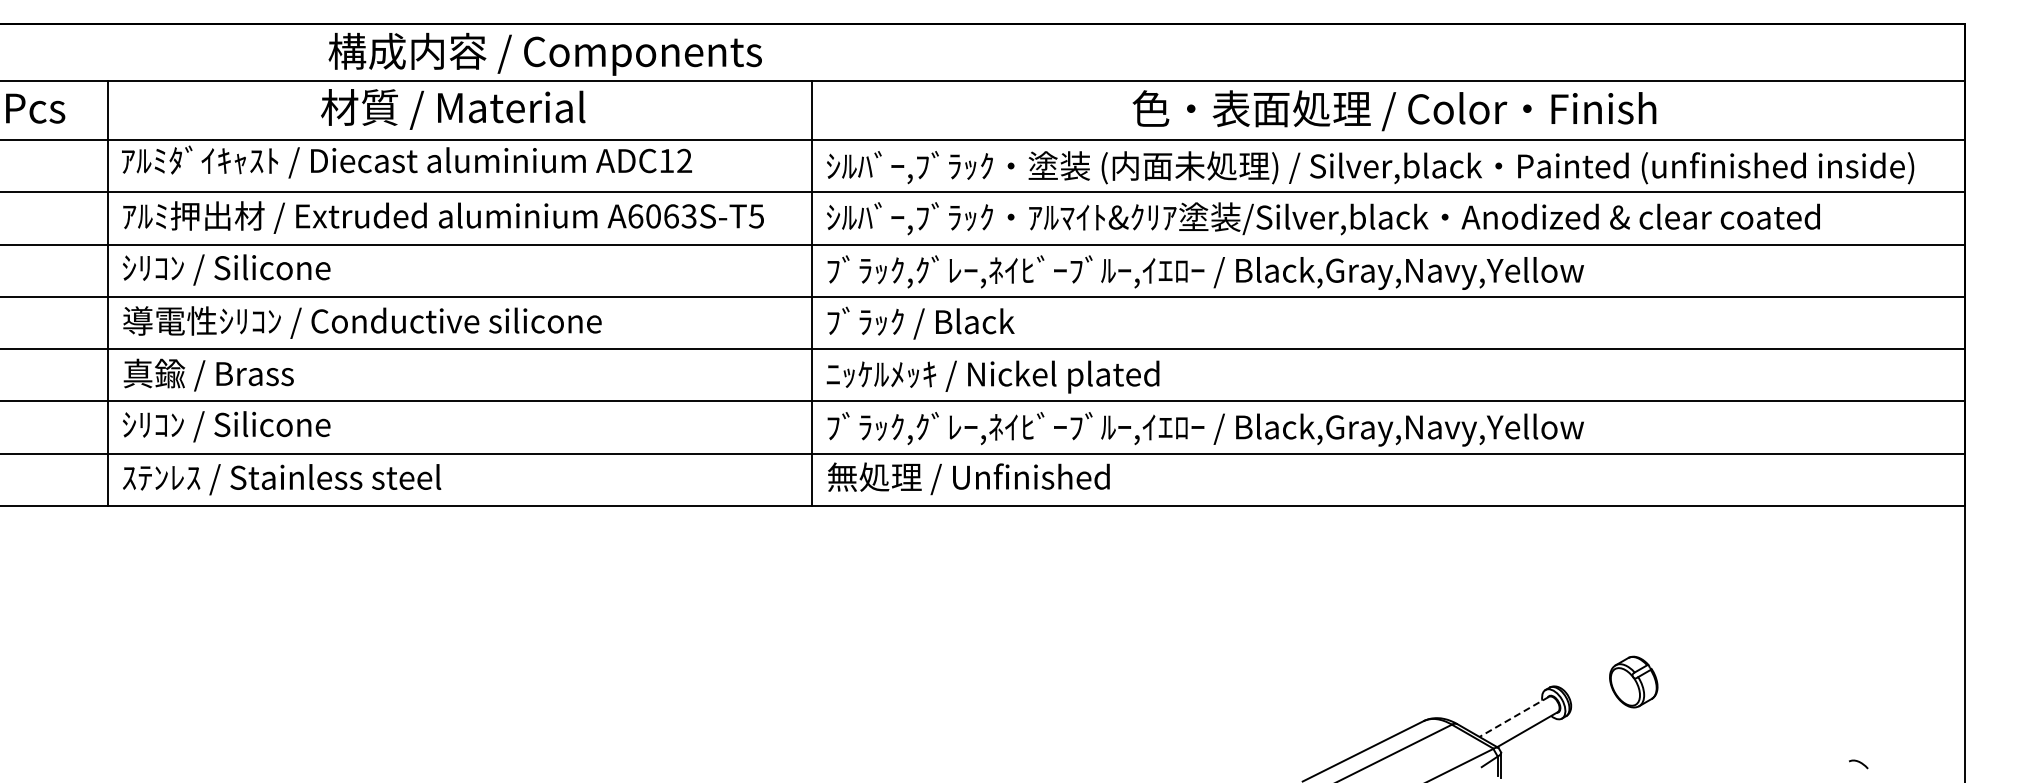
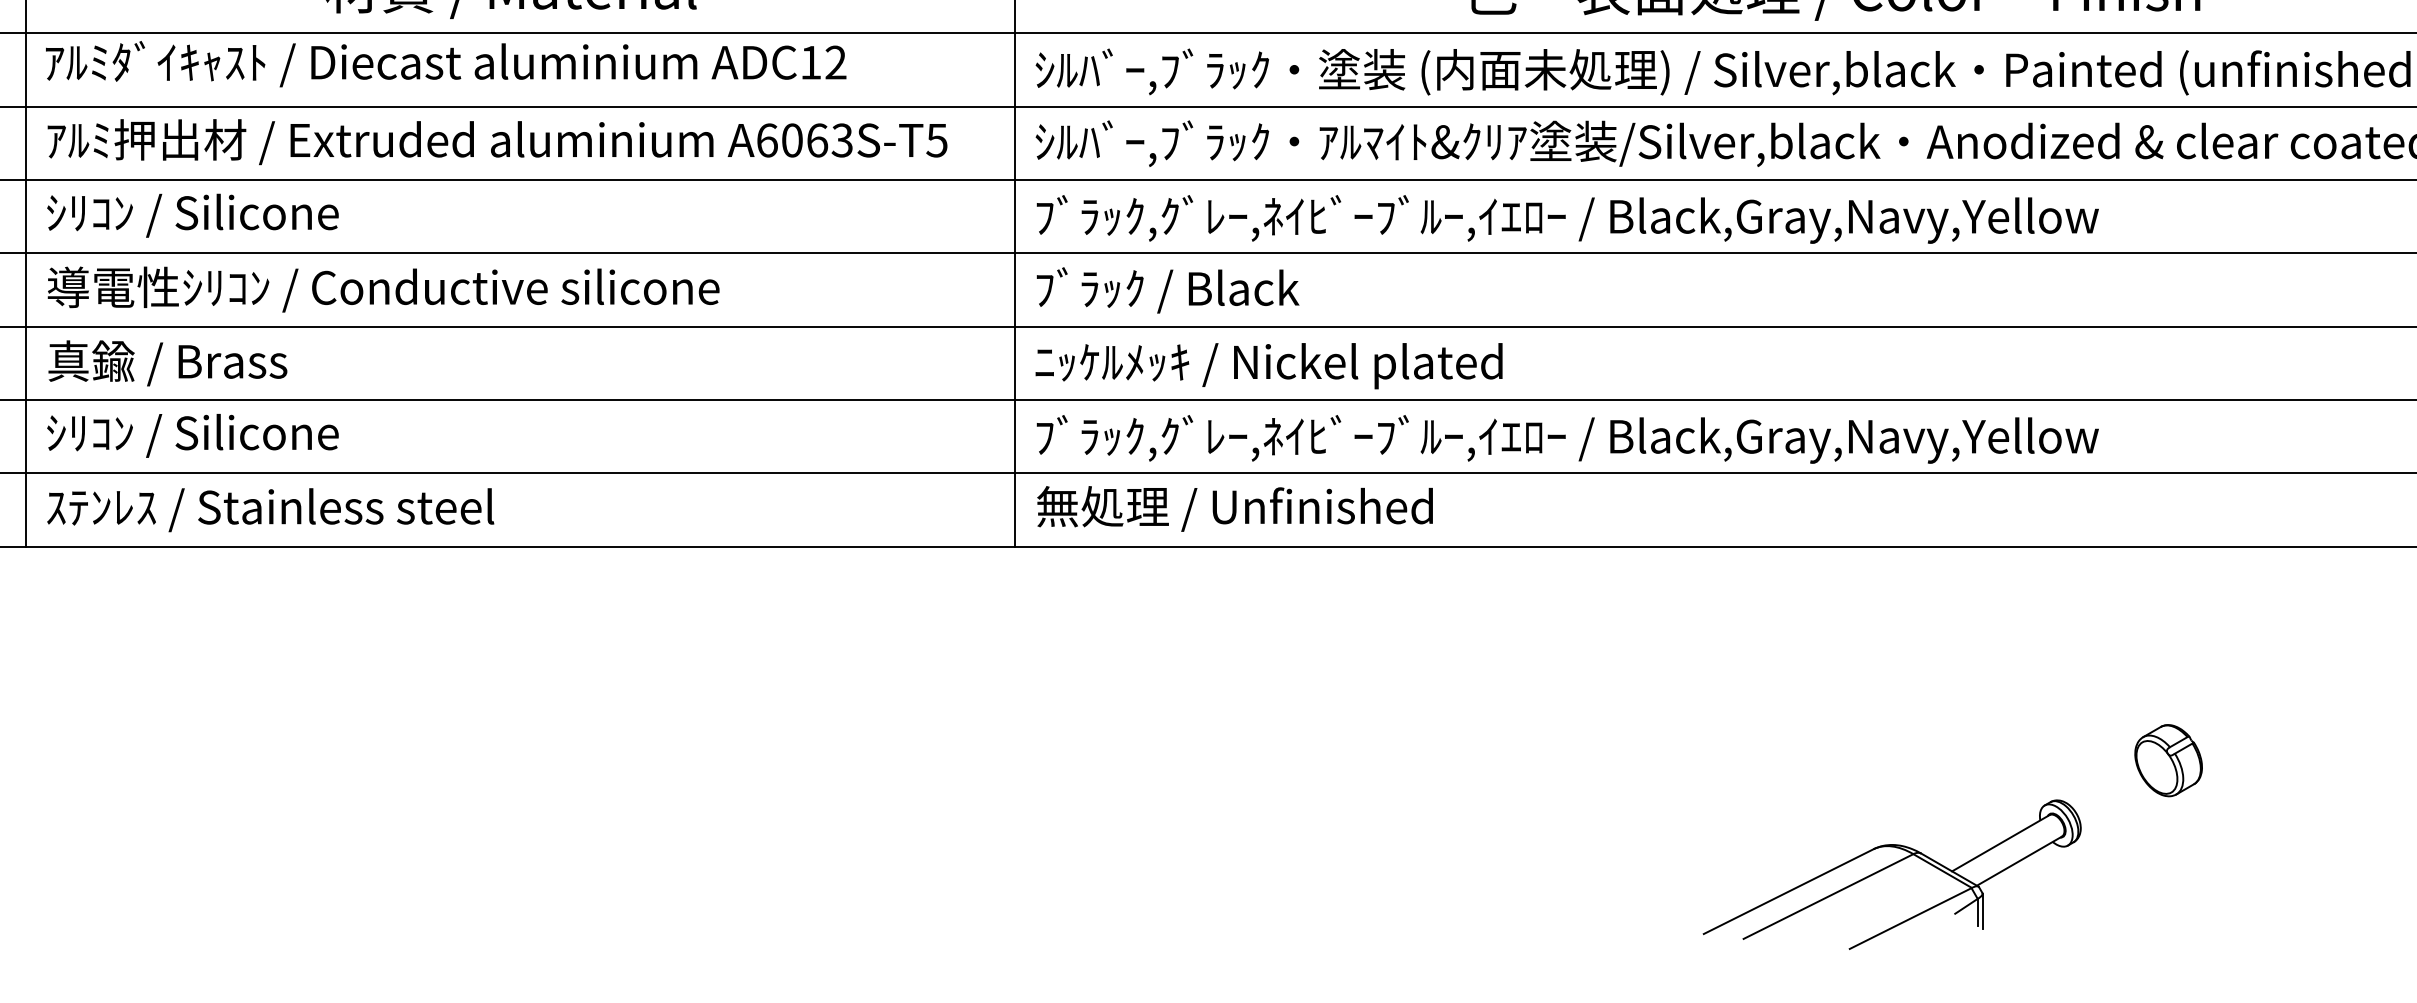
part: (1633, 681) -> (2168, 759), moved
line: (1513, 717) -> (1999, 844), dashed -> solid

